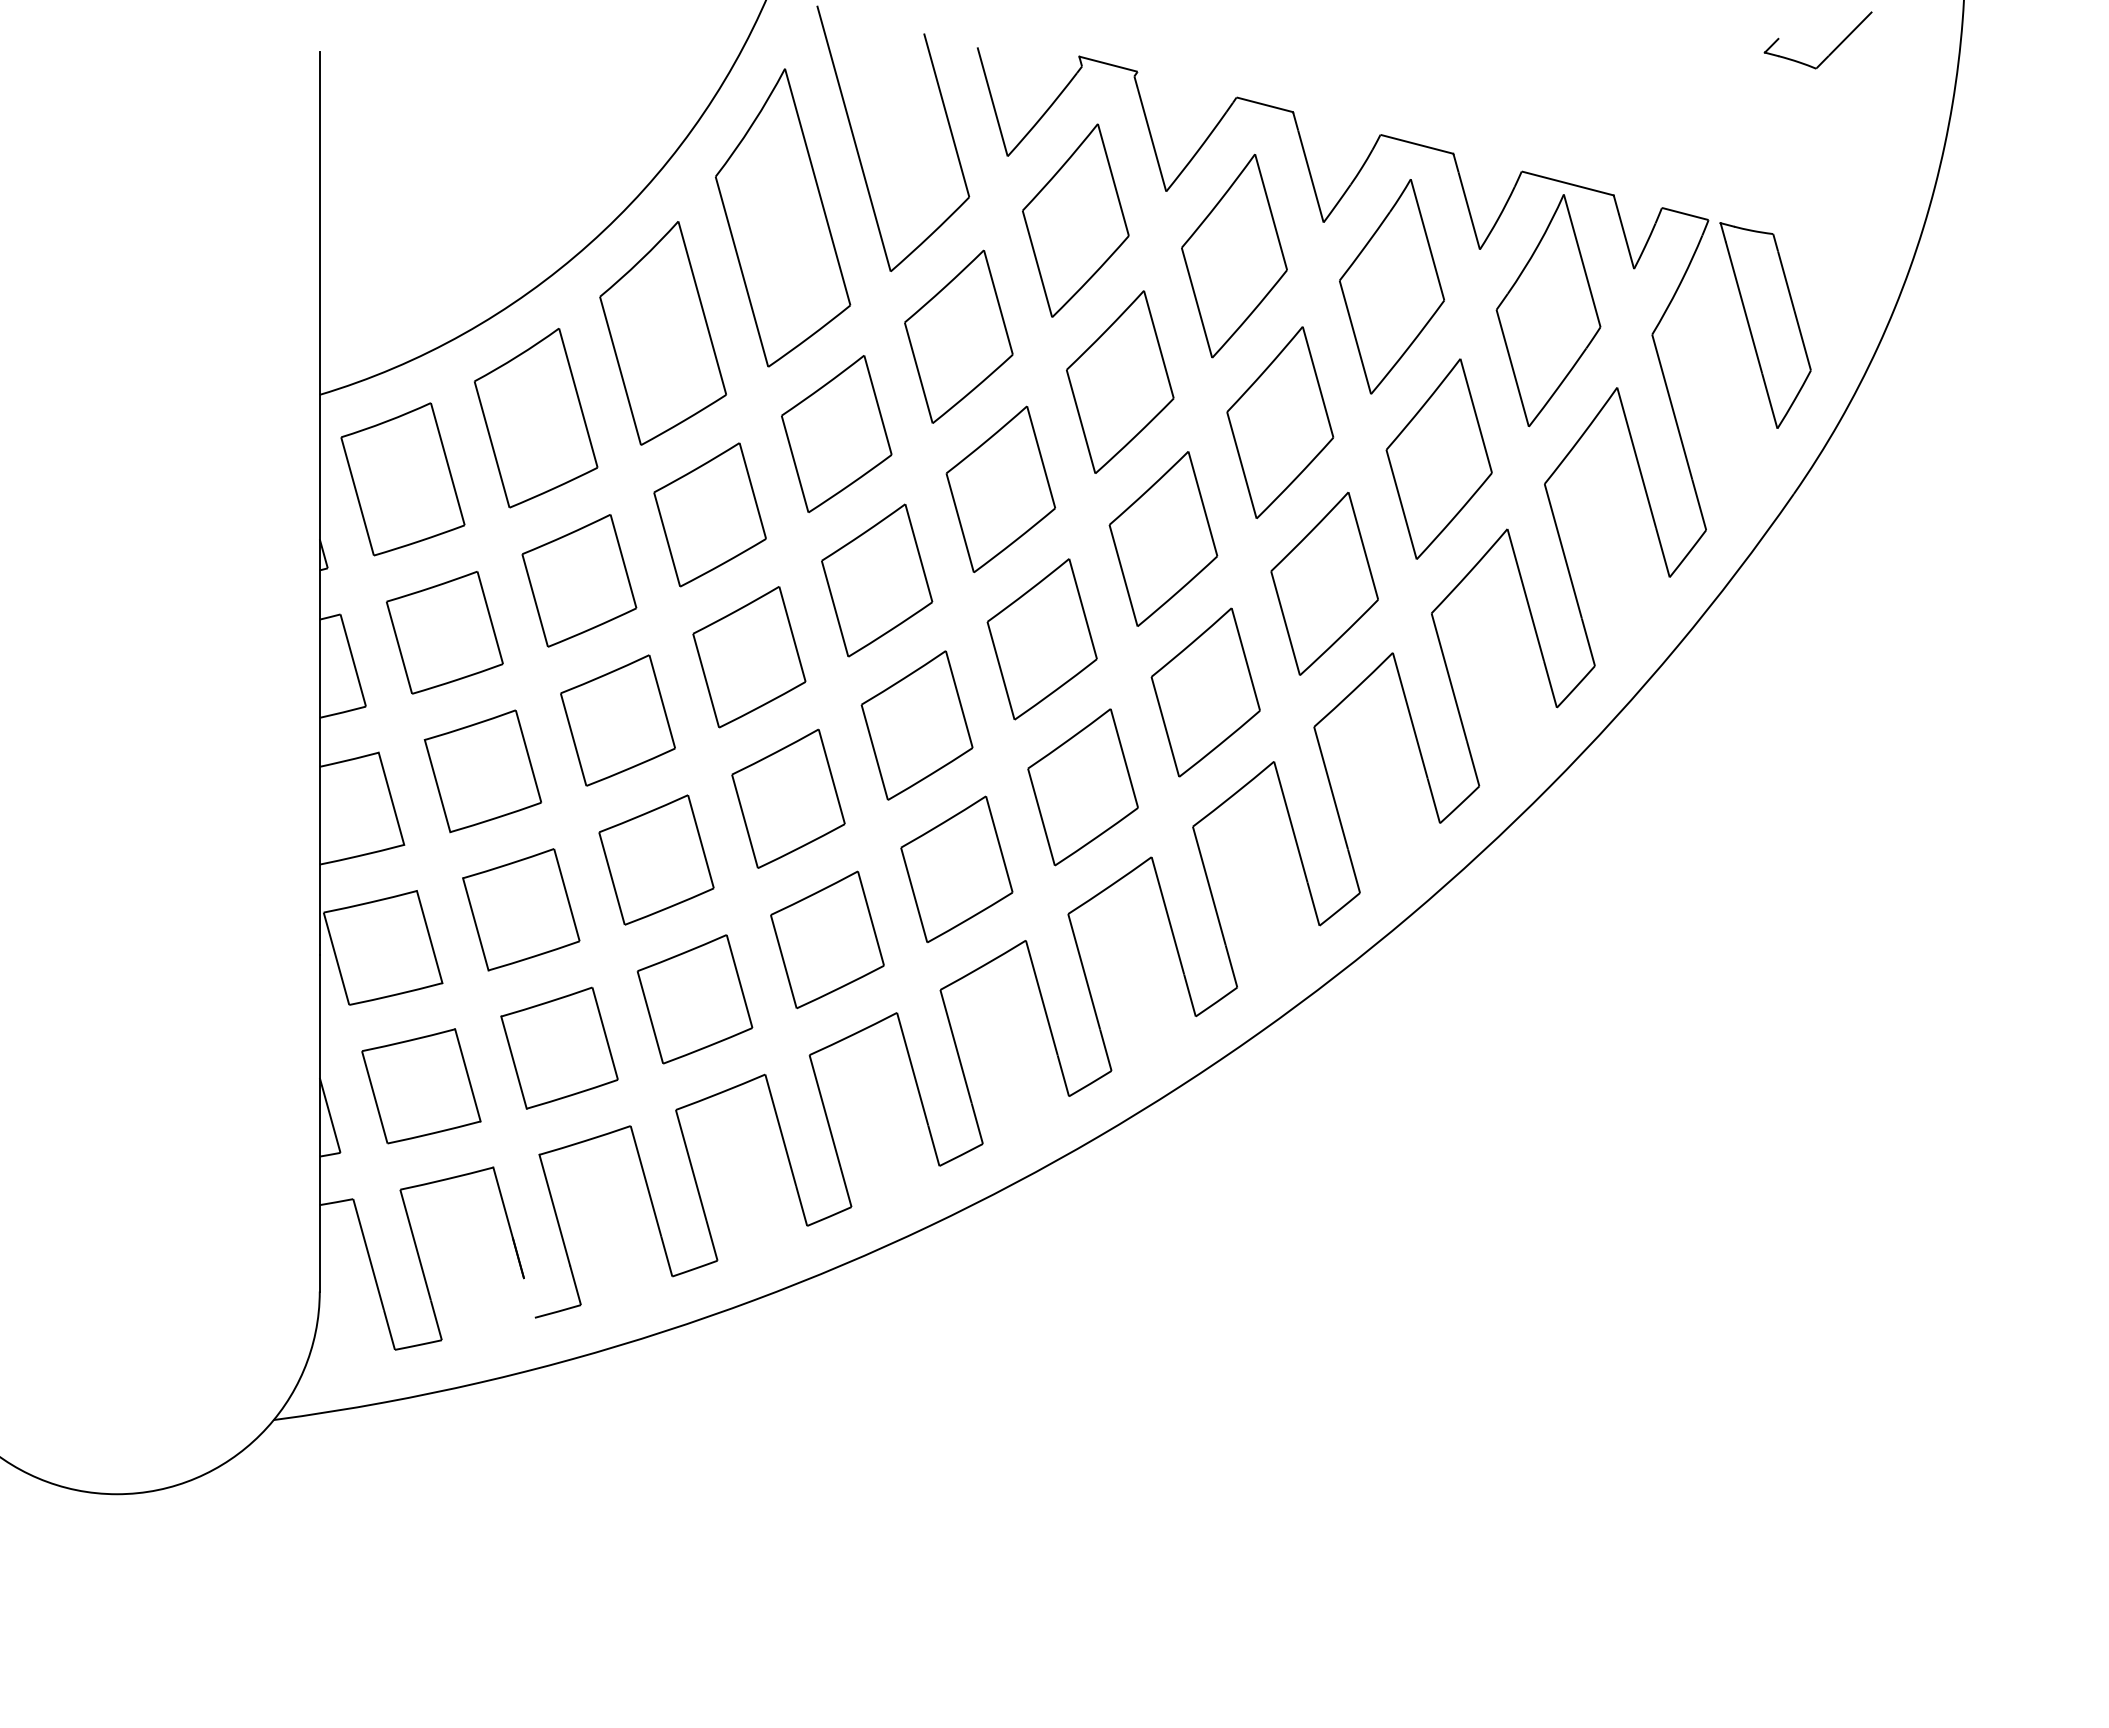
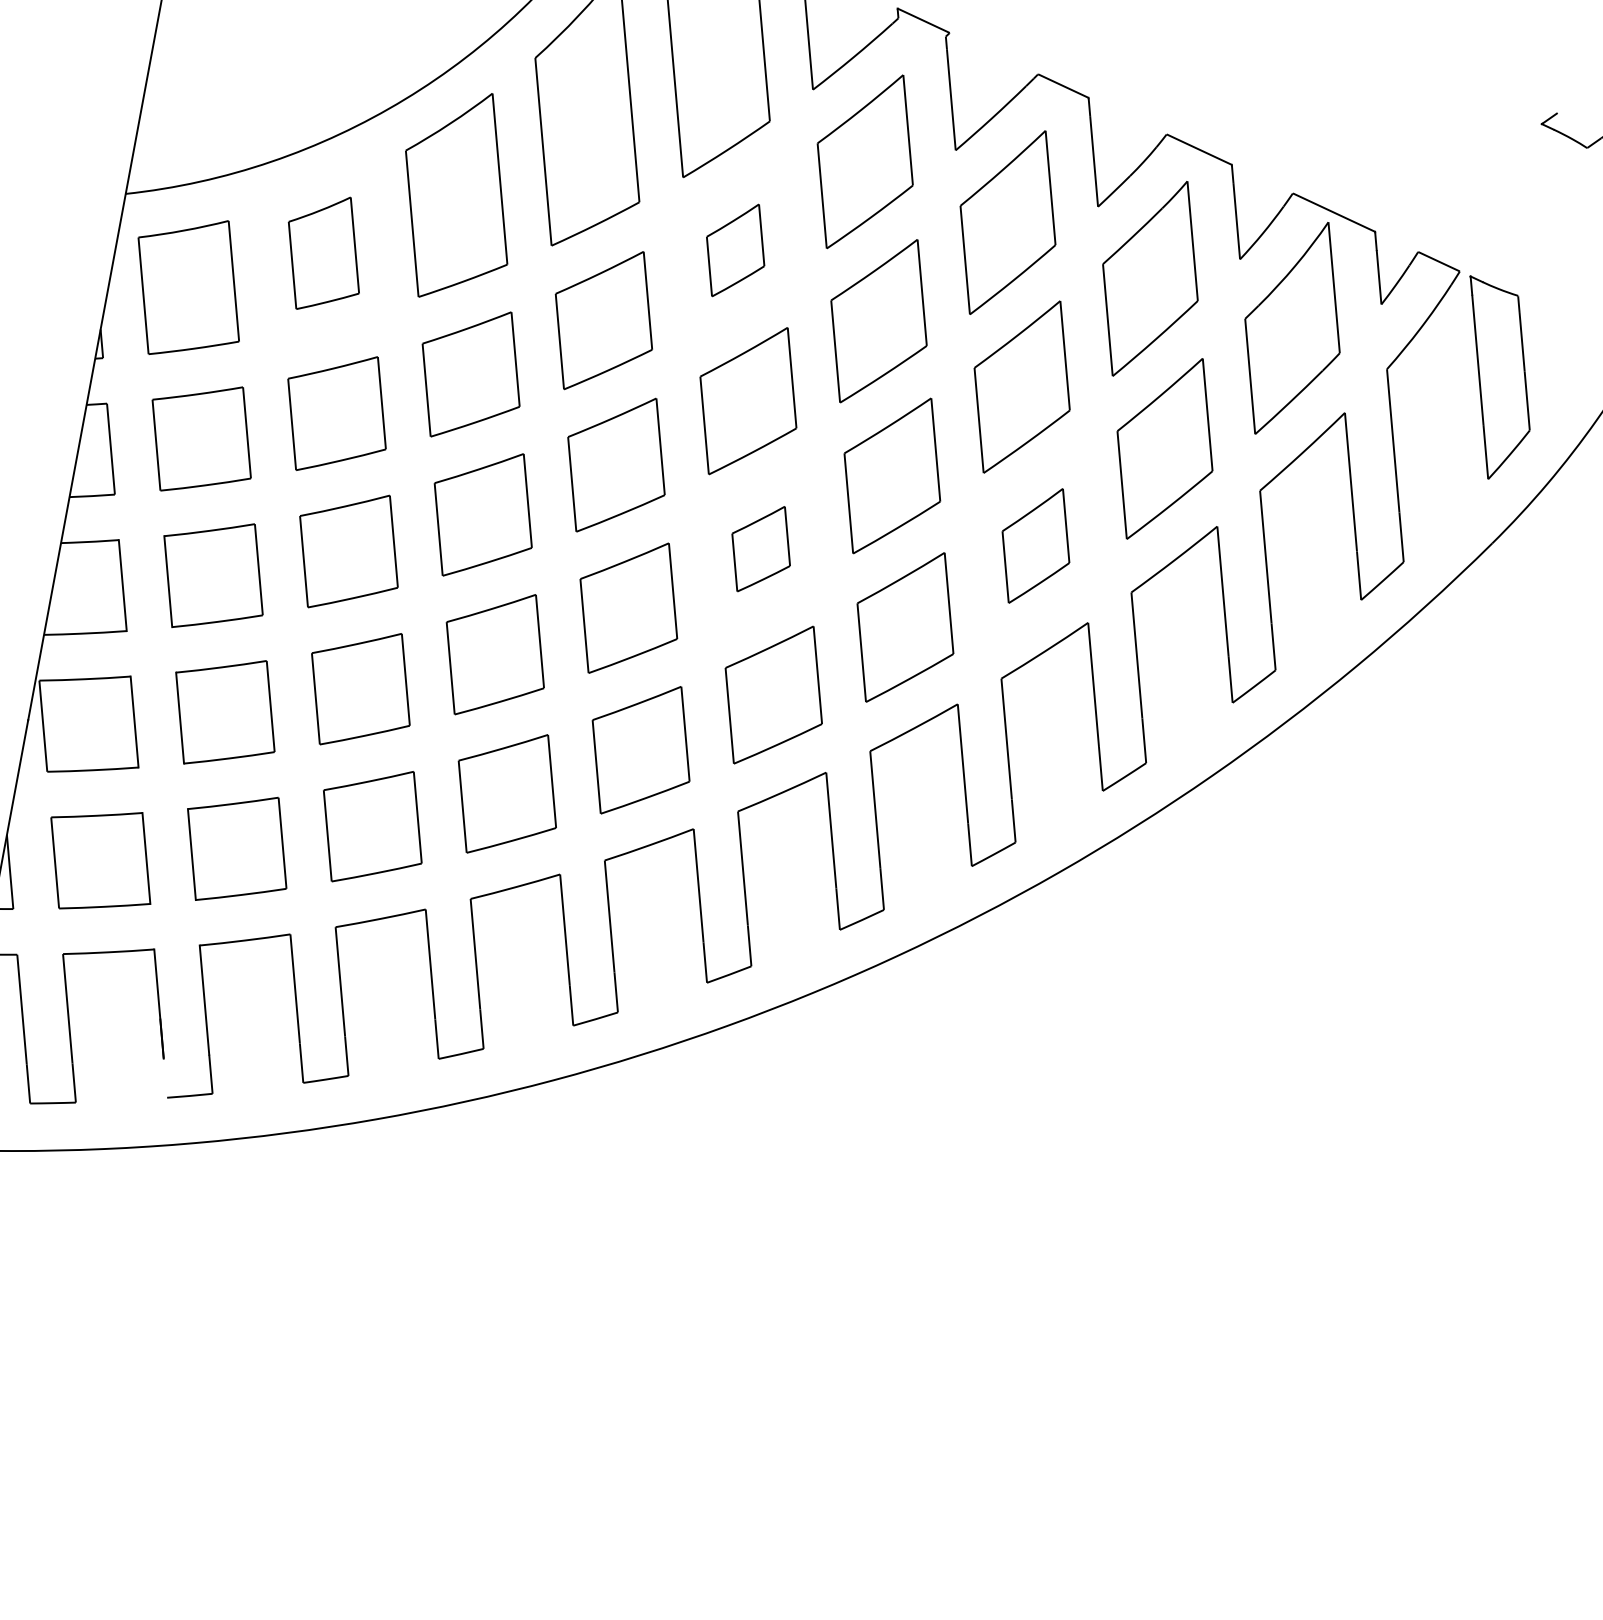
part: (958, 336) -> (735, 250), size x0.6
part: (535, 418) -> (324, 253), size x0.7
part: (1324, 583) -> (1036, 545), size x0.7
part: (1041, 639) -> (760, 549), size x0.6

